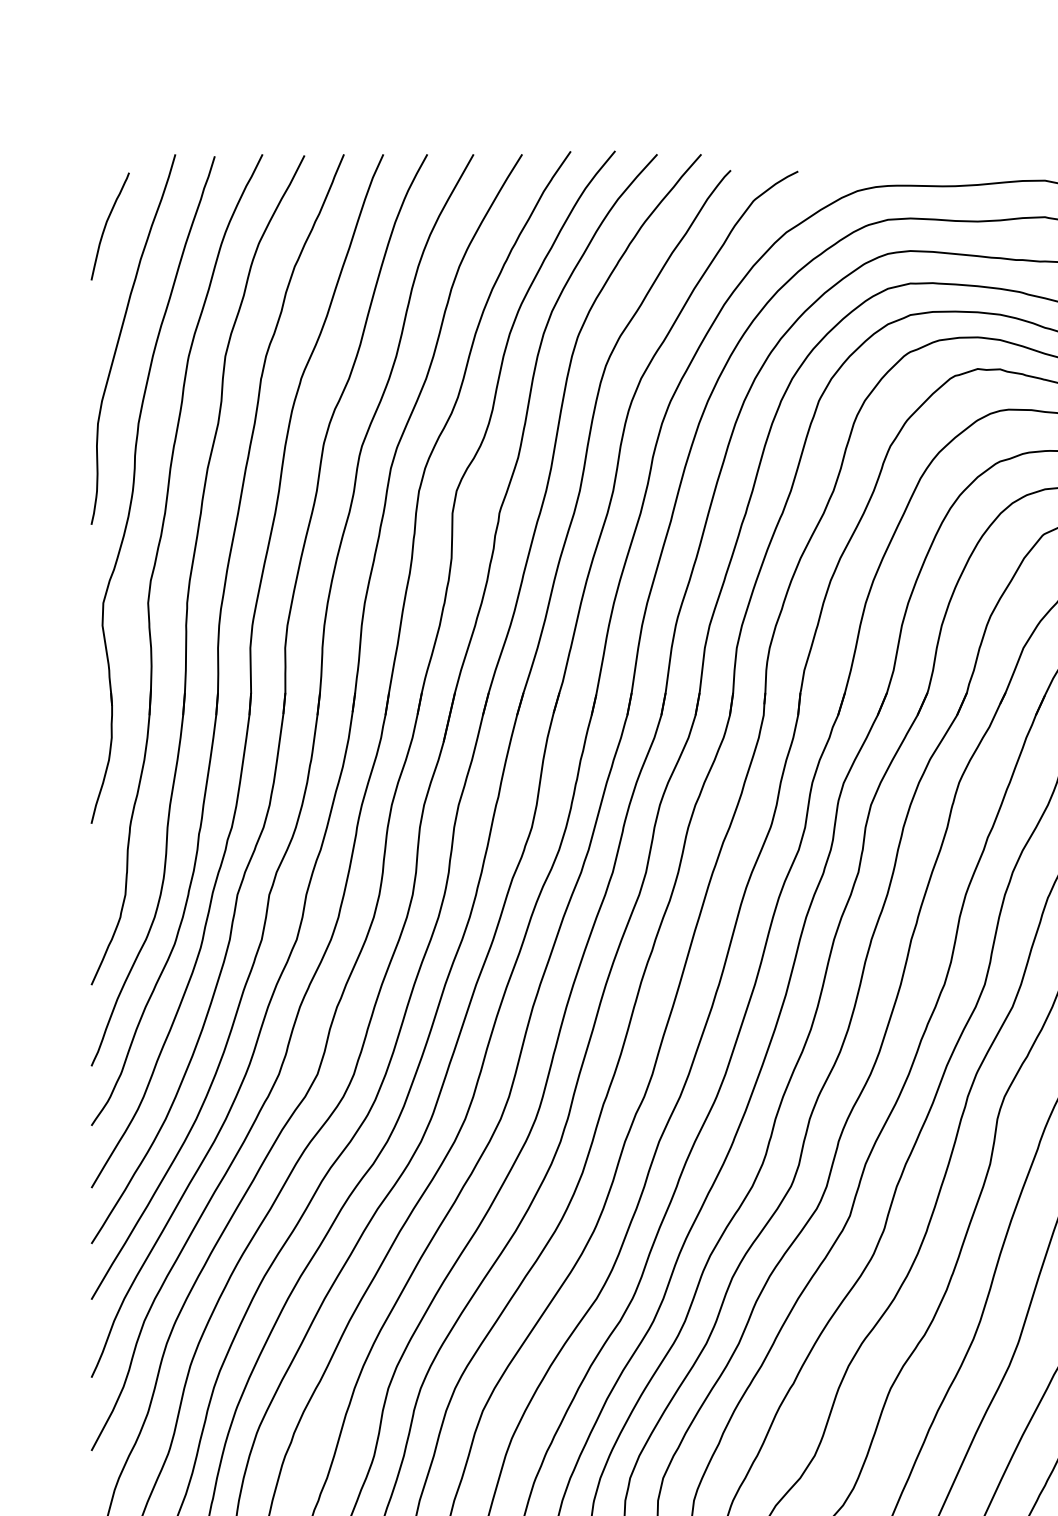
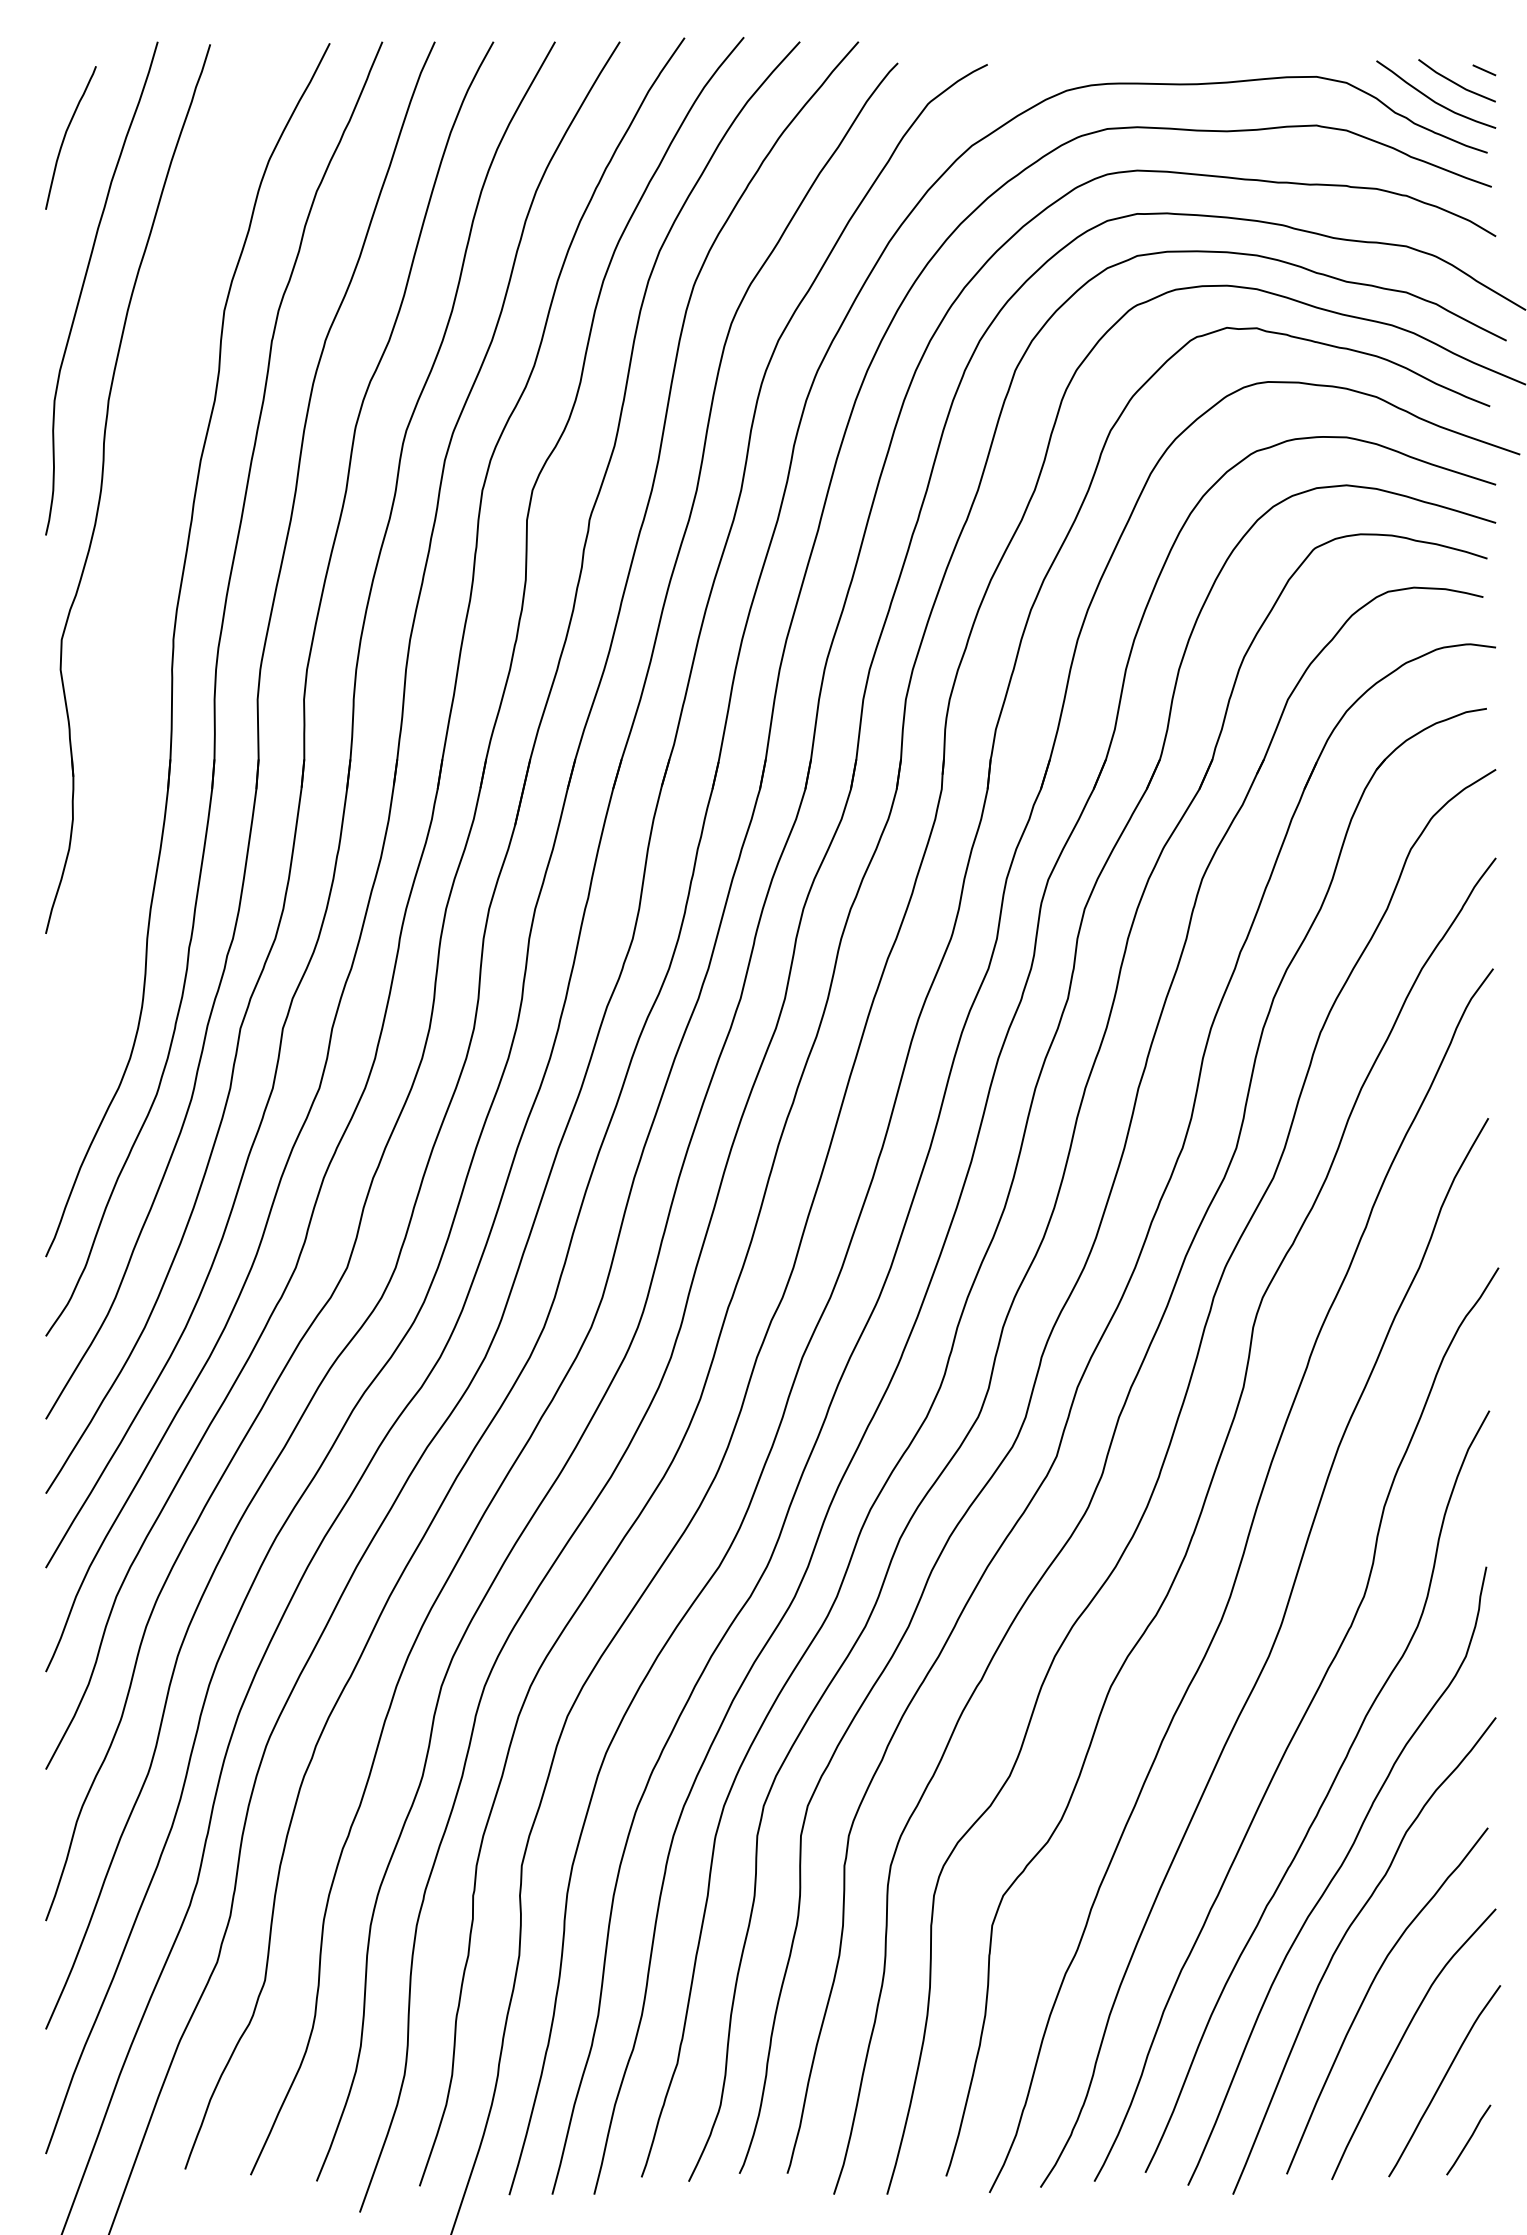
part: (155, 564) -> (131, 588), removed

